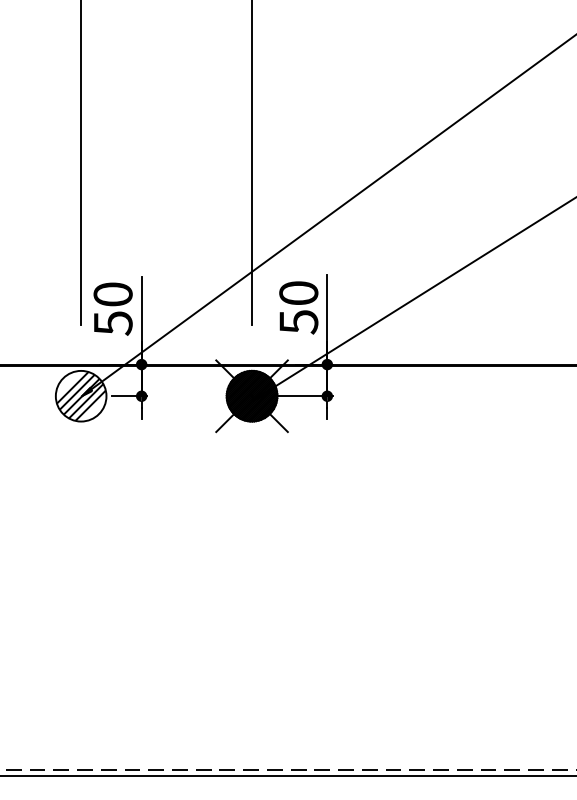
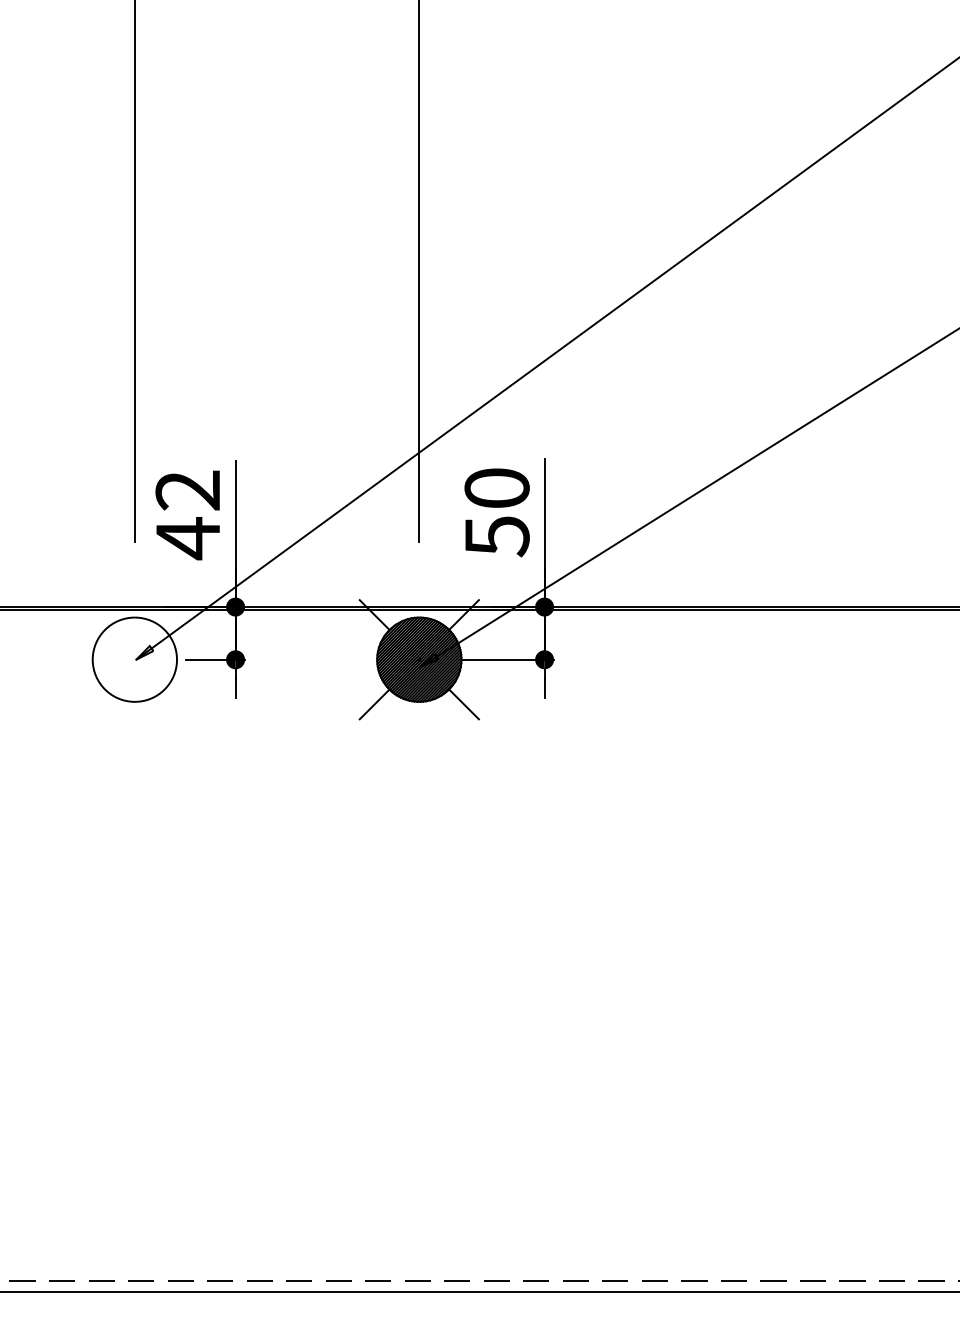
text: (112, 309) -> (187, 515), 50 -> 42
hatch: (80, 396) -> (133, 660), removed

